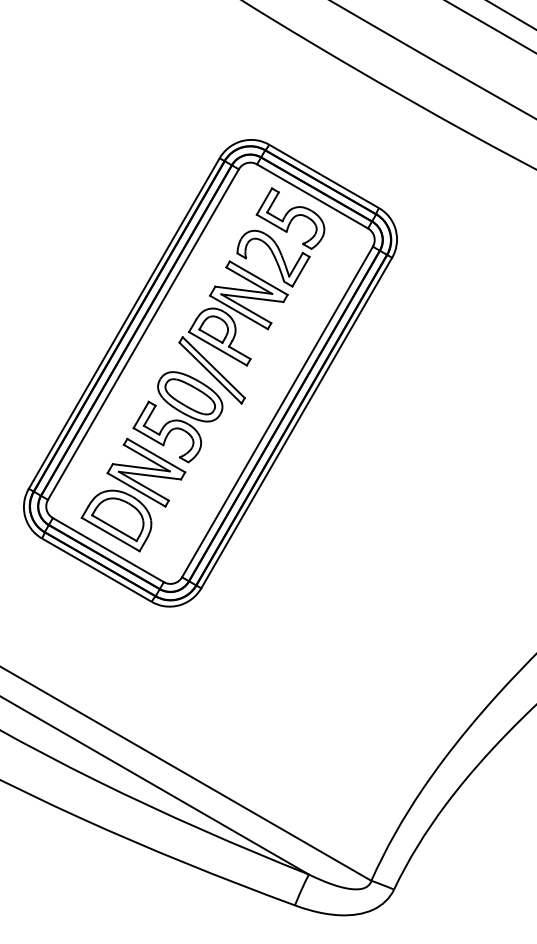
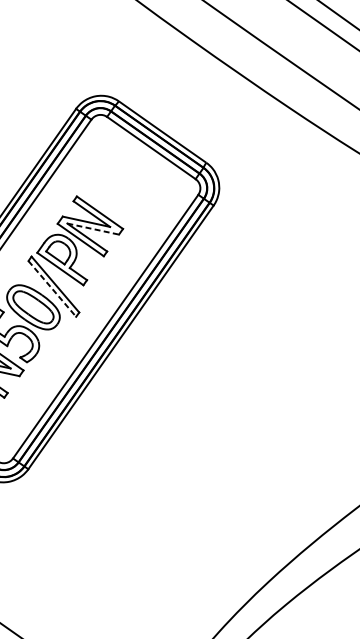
part: (275, 241) -> (116, 183), removed
line: (252, 298) -> (93, 229), solid -> dashed
line: (210, 373) -> (52, 289), solid -> dashed

